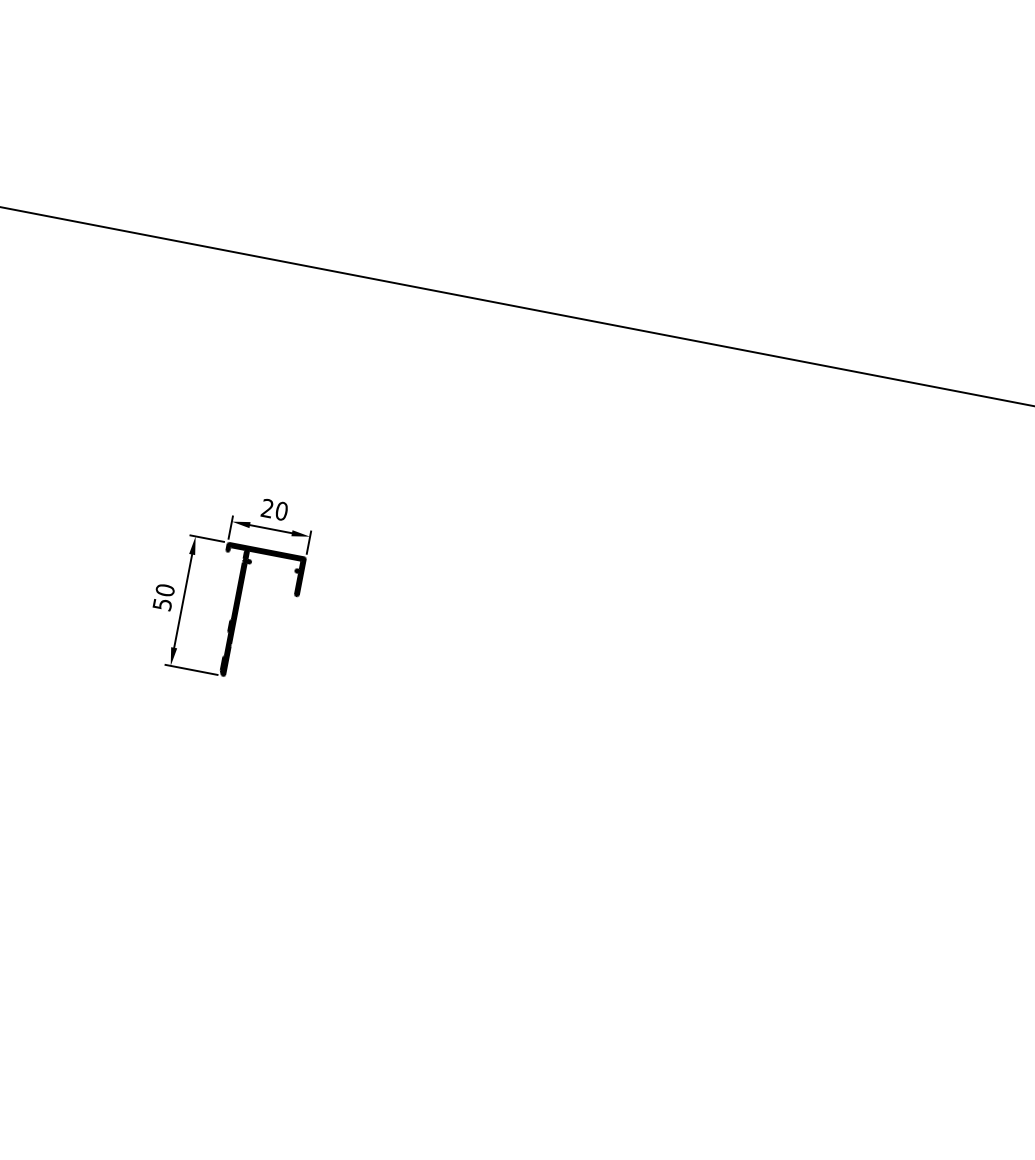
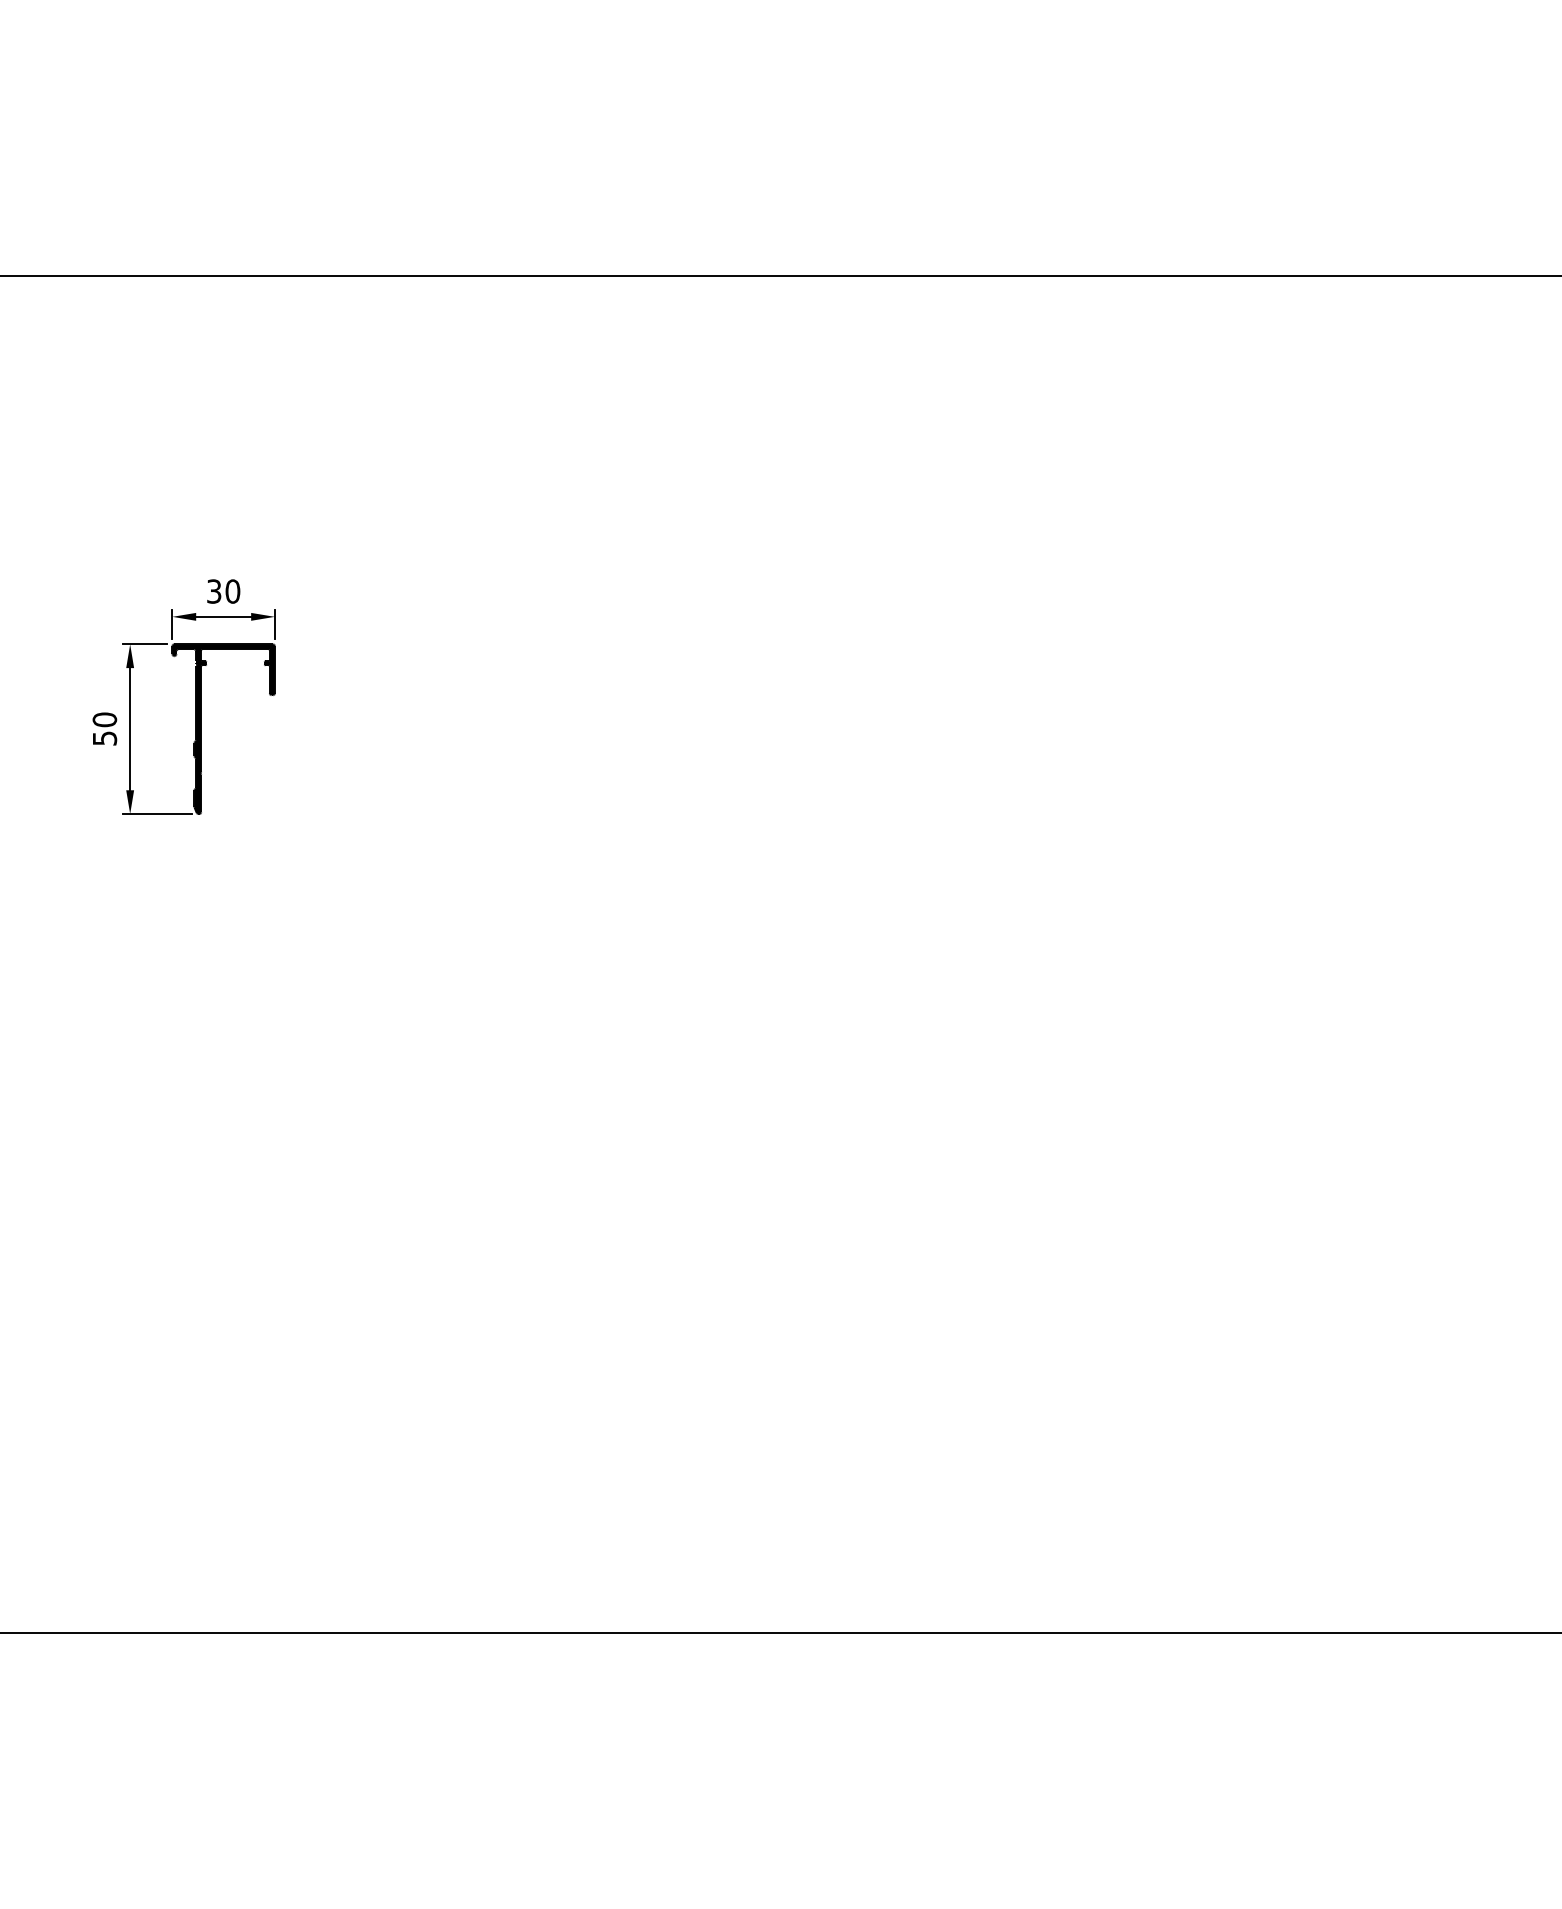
text: (267, 508) -> (214, 591), 20 -> 30

